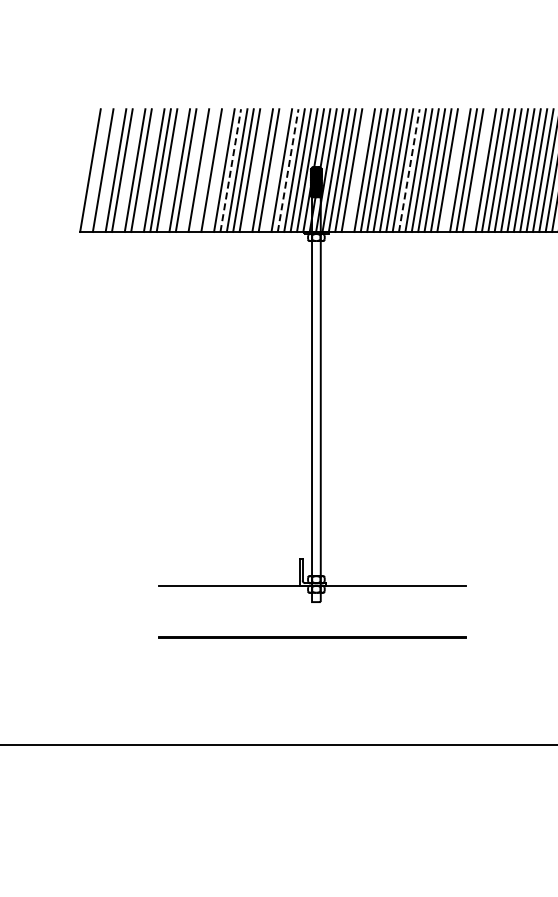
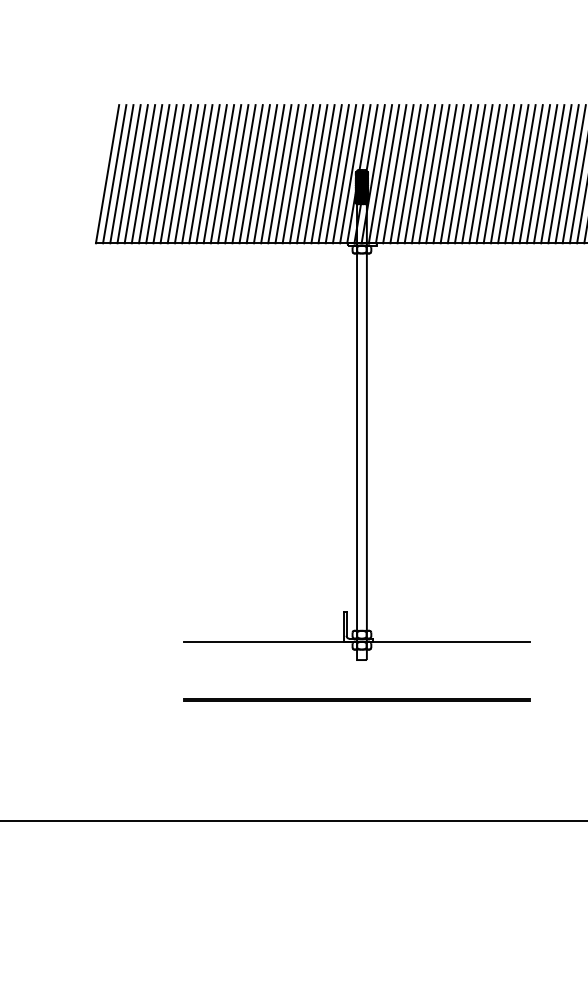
line: (96, 170) -> (114, 174), added
line: (109, 170) -> (128, 174), added
line: (128, 170) -> (150, 174), added
line: (147, 170) -> (171, 174), added
line: (173, 170) -> (201, 174), added
line: (192, 170) -> (222, 174), added
line: (204, 170) -> (235, 174), added
line: (217, 170) -> (250, 174), added
line: (230, 170) -> (265, 174), dashed -> solid
line: (255, 170) -> (293, 174), added
line: (275, 170) -> (315, 174), added
line: (288, 170) -> (330, 174), dashed -> solid
line: (357, 170) -> (408, 174), added
line: (409, 170) -> (466, 174), dashed -> solid
line: (453, 170) -> (516, 174), added
line: (479, 170) -> (545, 174), added

